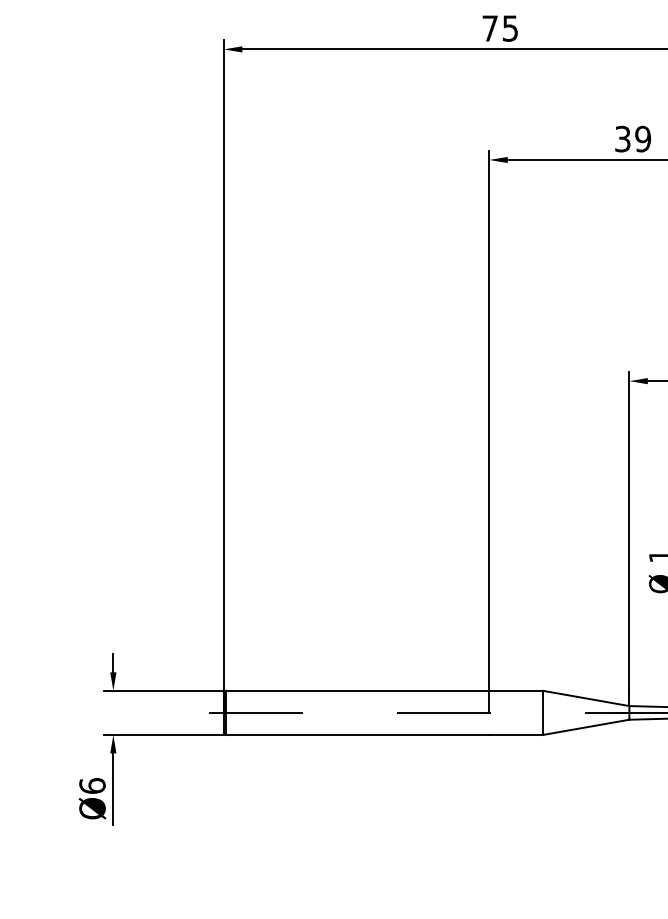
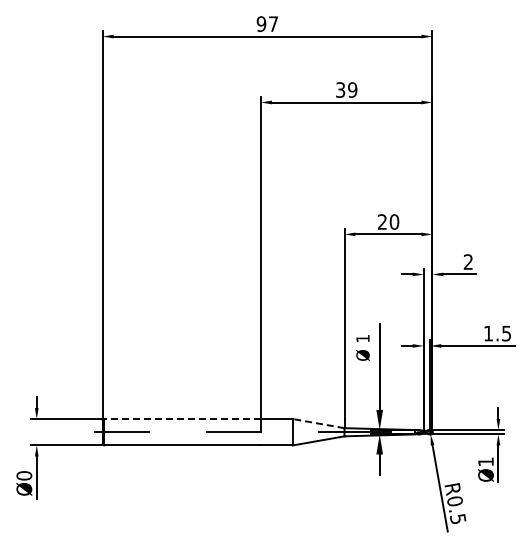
text: (498, 29) -> (266, 24), 75 -> 97
line: (357, 691) -> (182, 419), solid -> dashed
line: (585, 698) -> (318, 423), solid -> dashed
text: (91, 785) -> (23, 475), Ø6 -> Ø0

